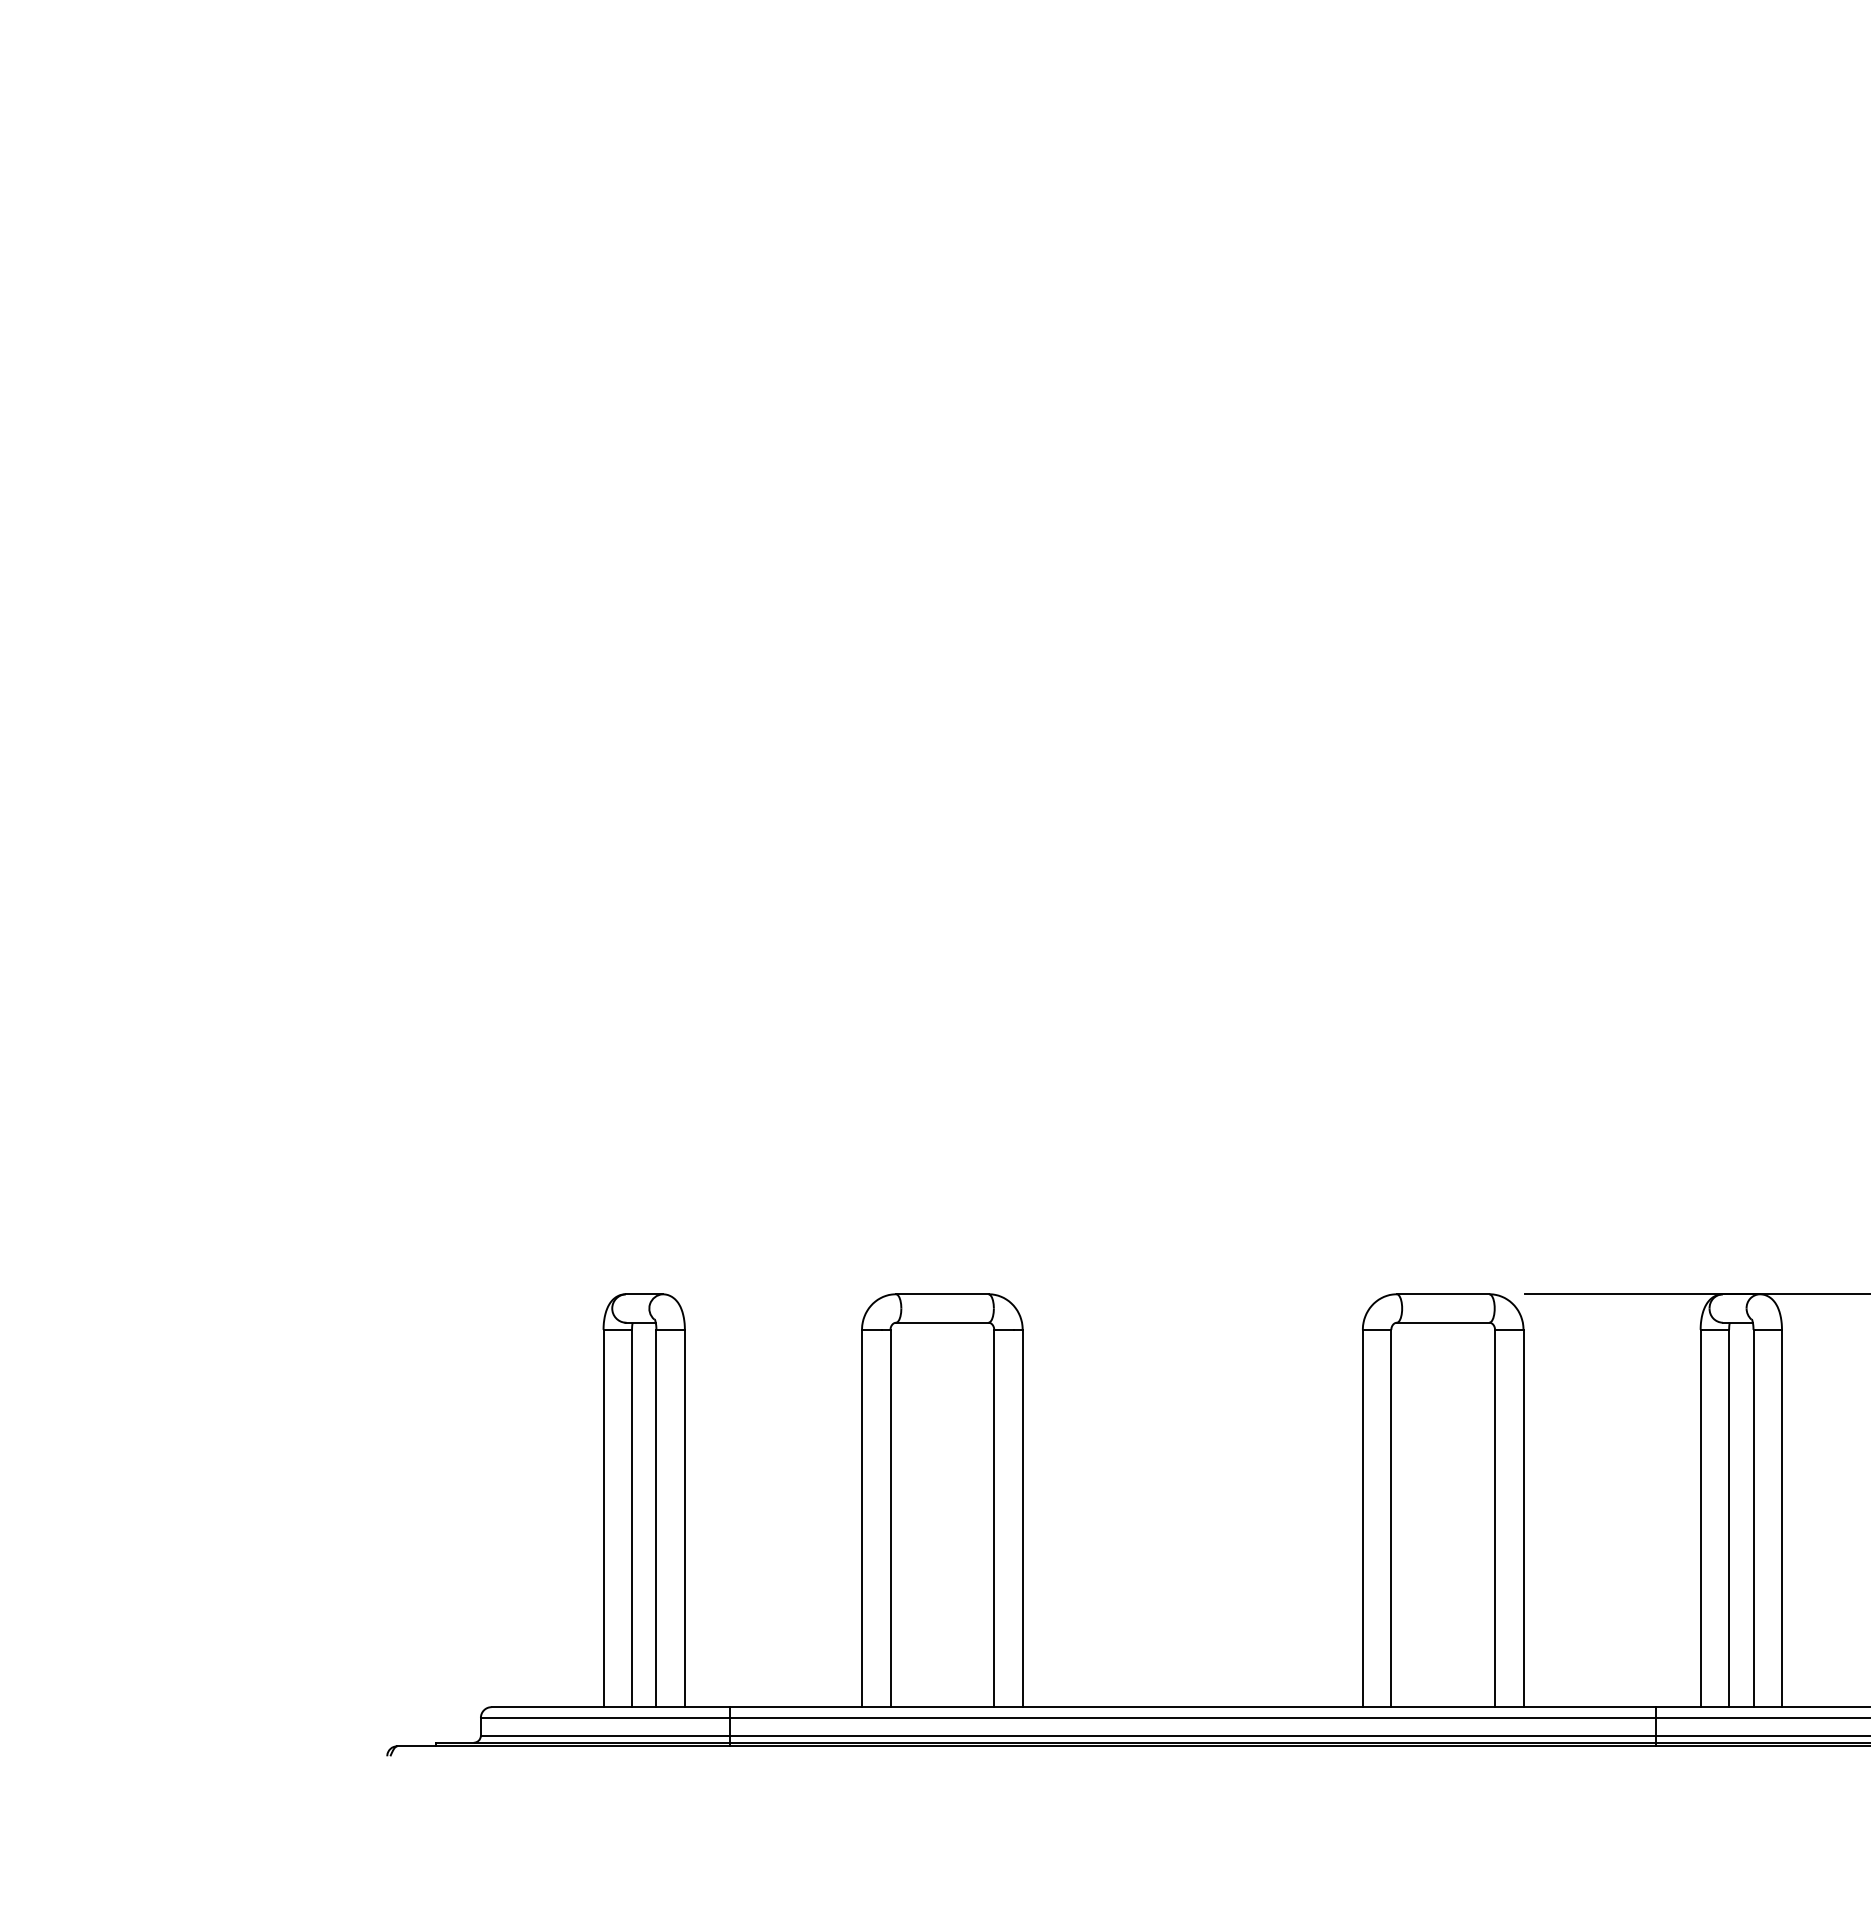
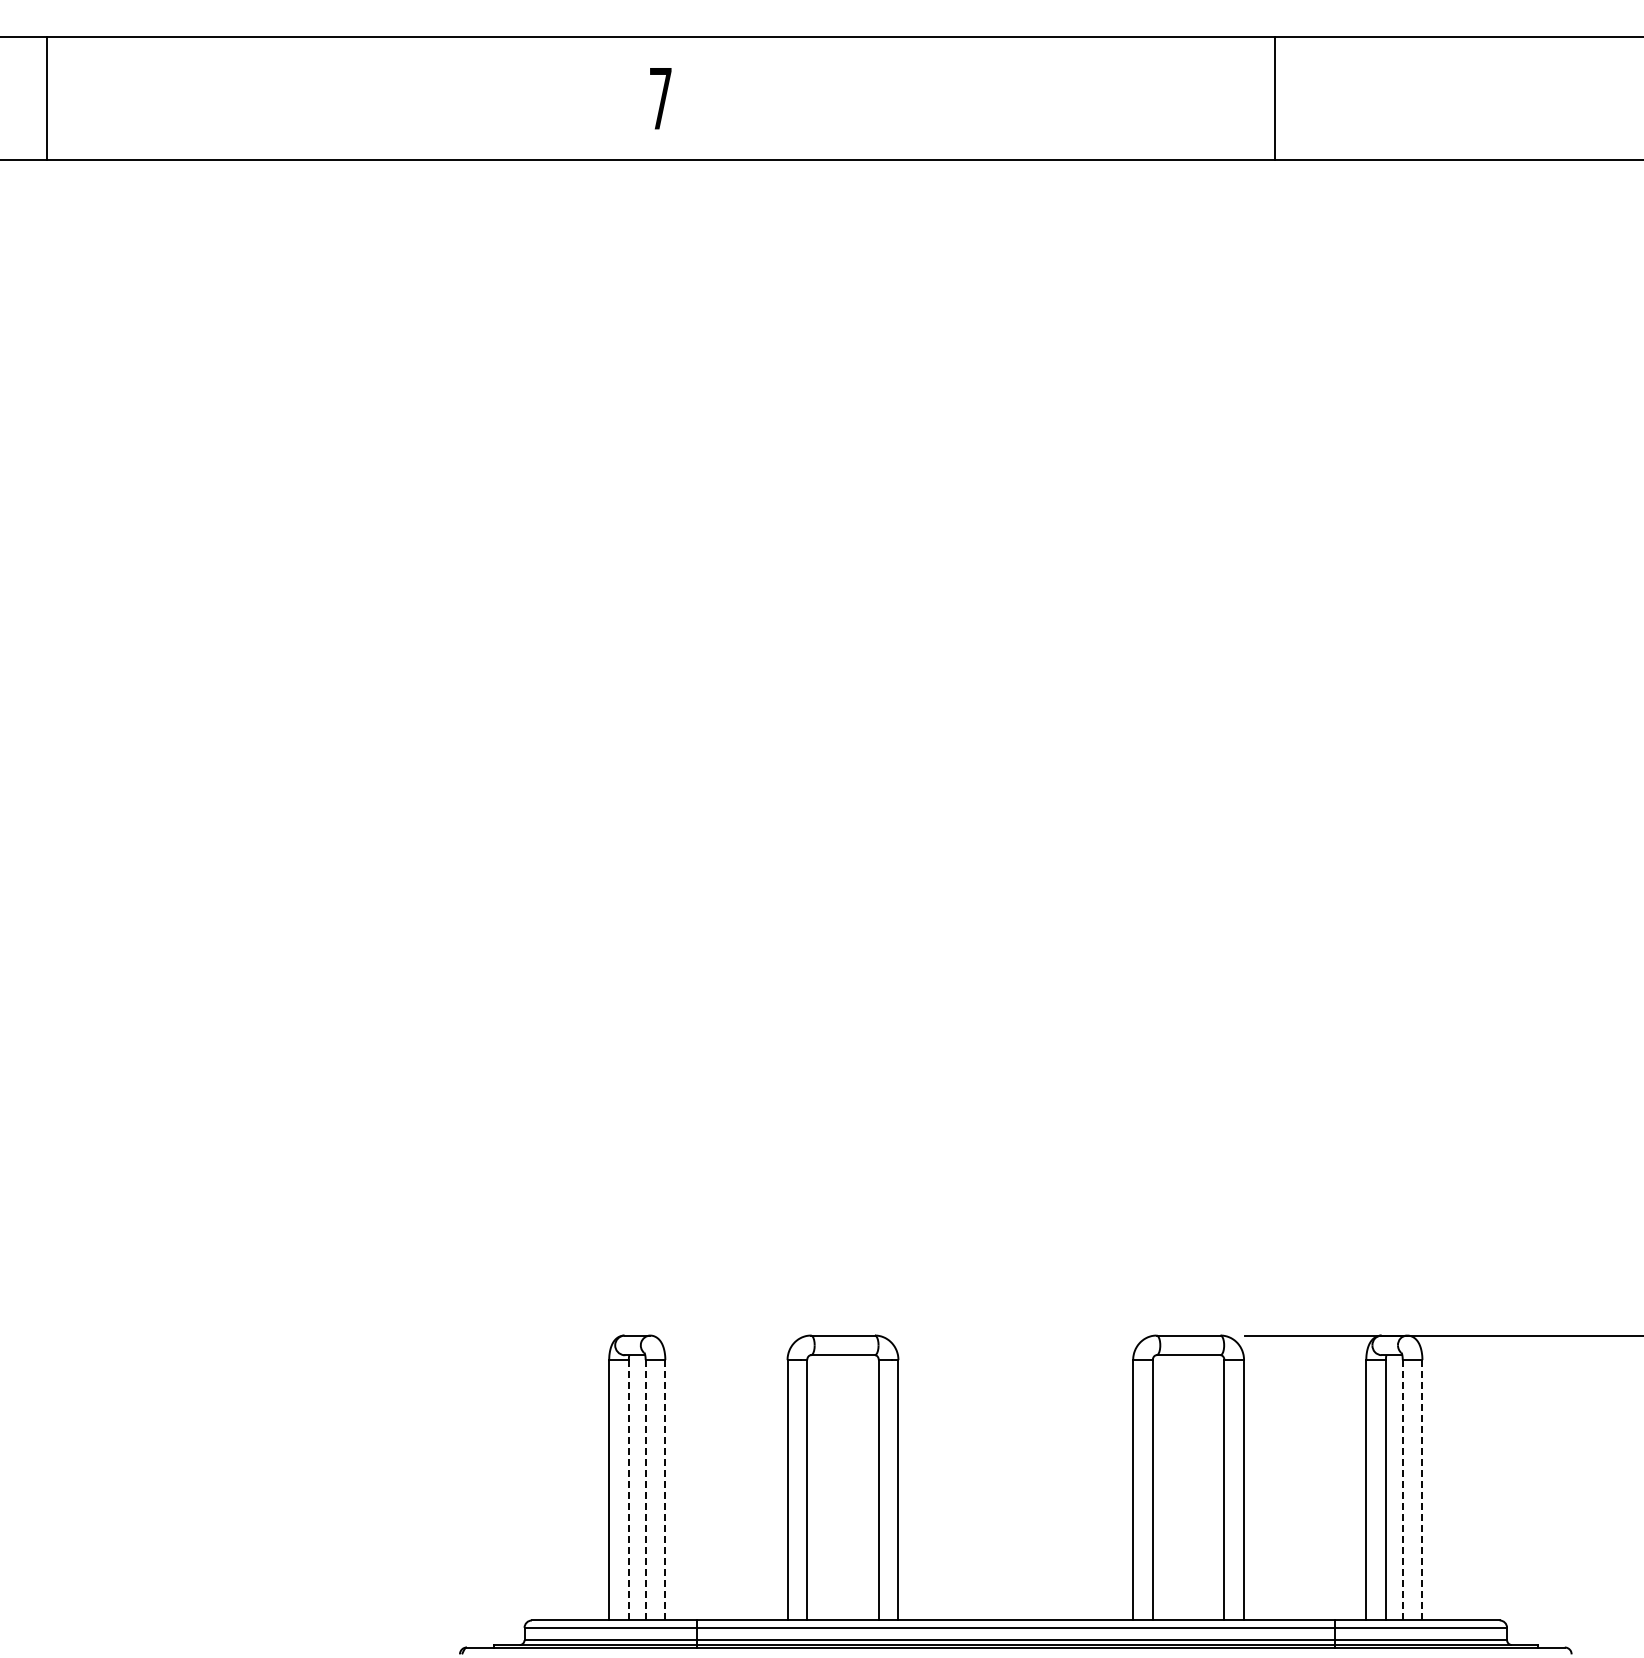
line: (631, 1517) -> (628, 1489), solid -> dashed
line: (685, 1517) -> (665, 1489), solid -> dashed
line: (1782, 1517) -> (1422, 1489), solid -> dashed
line: (656, 1518) -> (645, 1490), solid -> dashed
line: (1753, 1518) -> (1402, 1490), solid -> dashed

